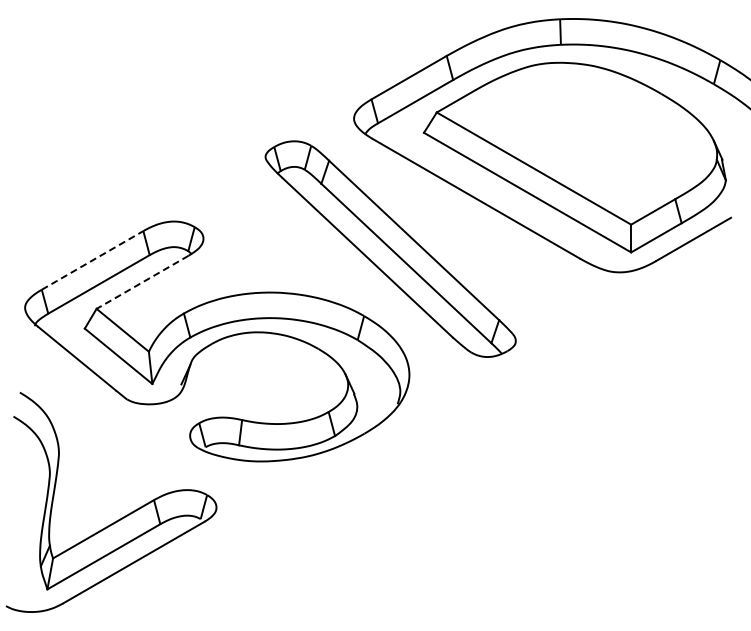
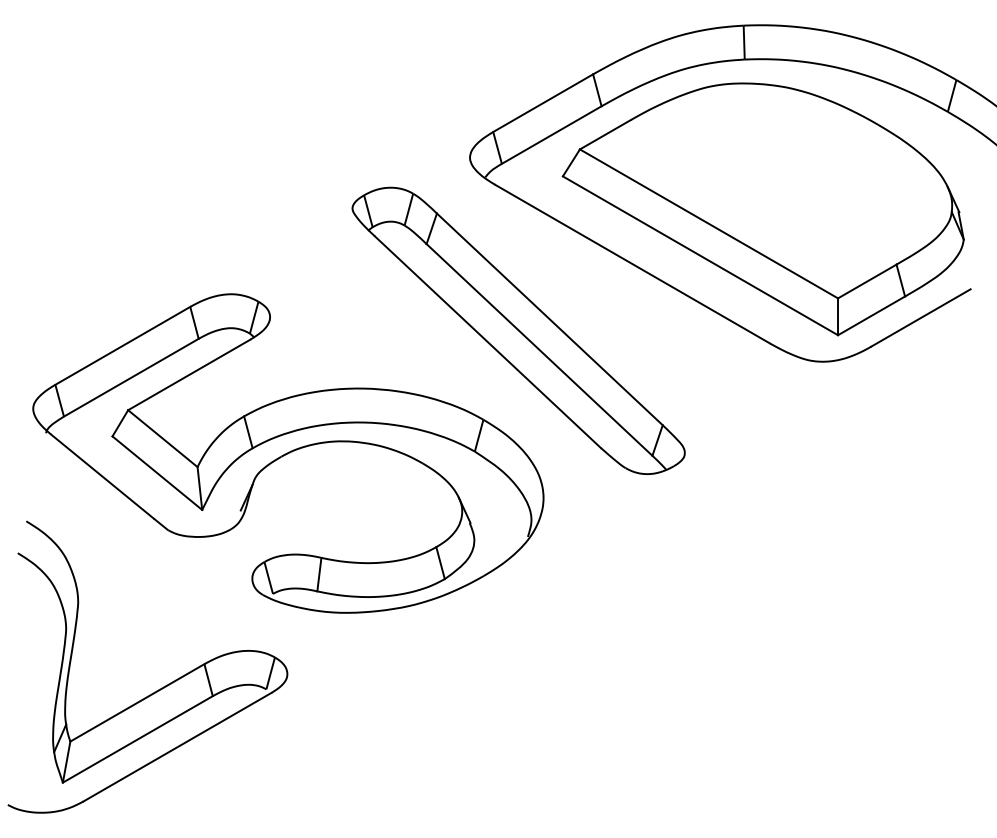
line: (92, 260) -> (122, 345), dashed -> solid
line: (142, 282) -> (189, 375), dashed -> solid

